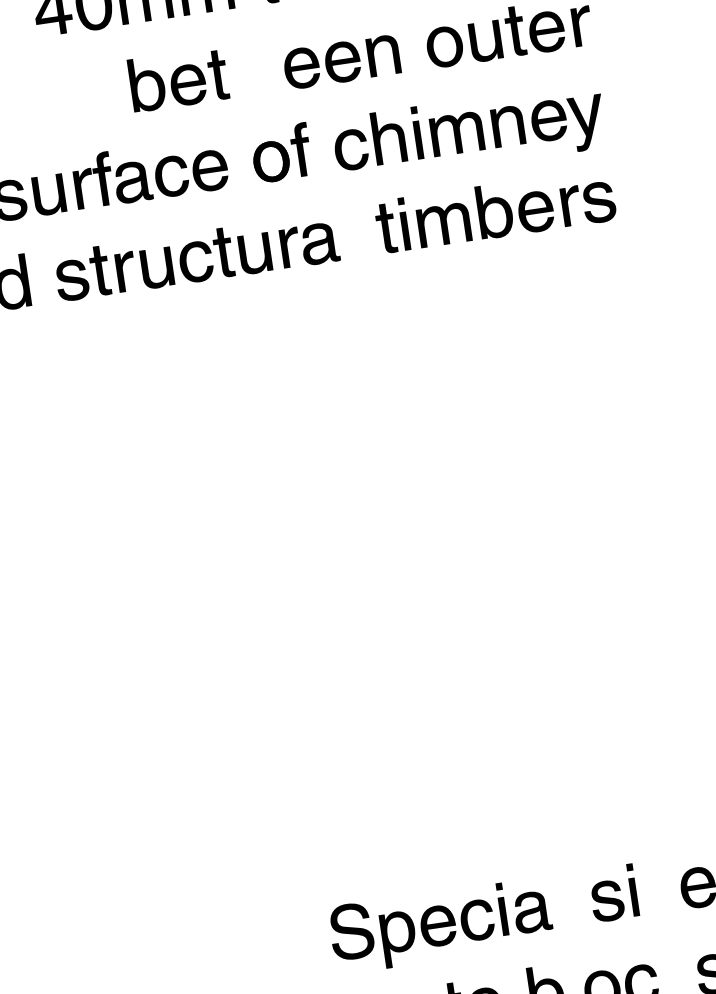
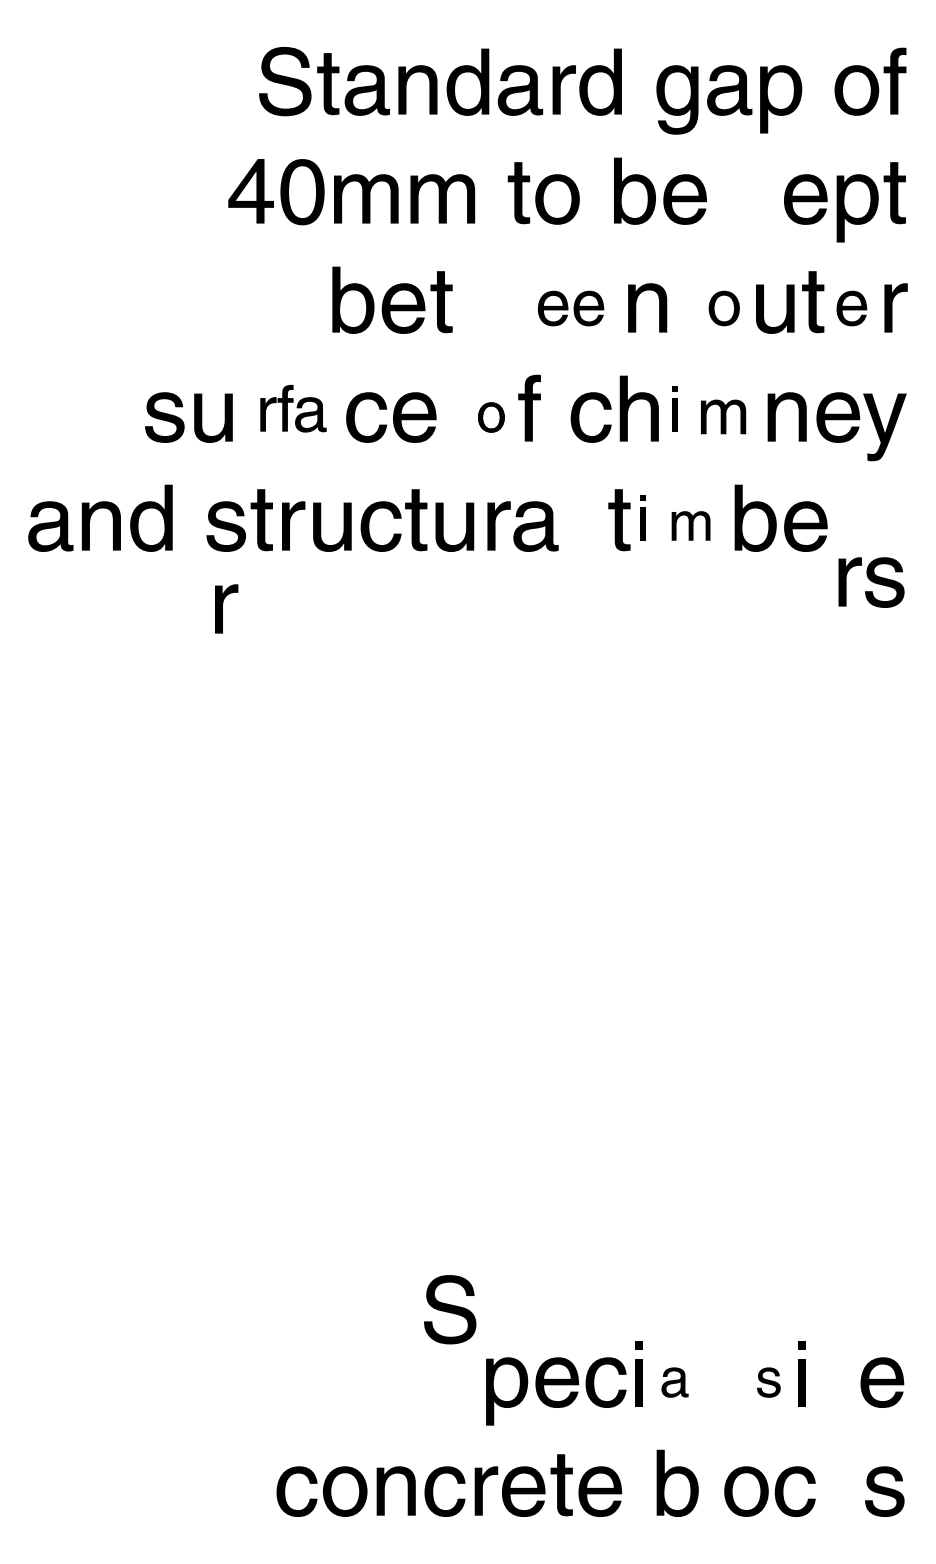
part: (546, 31) -> (851, 308), size x0.7
part: (445, 46) -> (724, 308), size x0.7
part: (321, 65) -> (570, 308), size x0.7
part: (416, 132) -> (674, 408), size x0.7
part: (457, 133) -> (723, 416), size x0.7
part: (271, 161) -> (491, 417), size x0.6
part: (112, 177) -> (293, 408), size x0.7
part: (588, 204) -> (871, 582), moved
part: (404, 223) -> (642, 517), size x0.7
part: (443, 224) -> (690, 525), size x0.6
part: (82, 345) -> (226, 608), added
part: (607, 901) -> (768, 1382), size x0.6
part: (532, 912) -> (674, 1382), size x0.6
part: (351, 931) -> (450, 1309), moved

